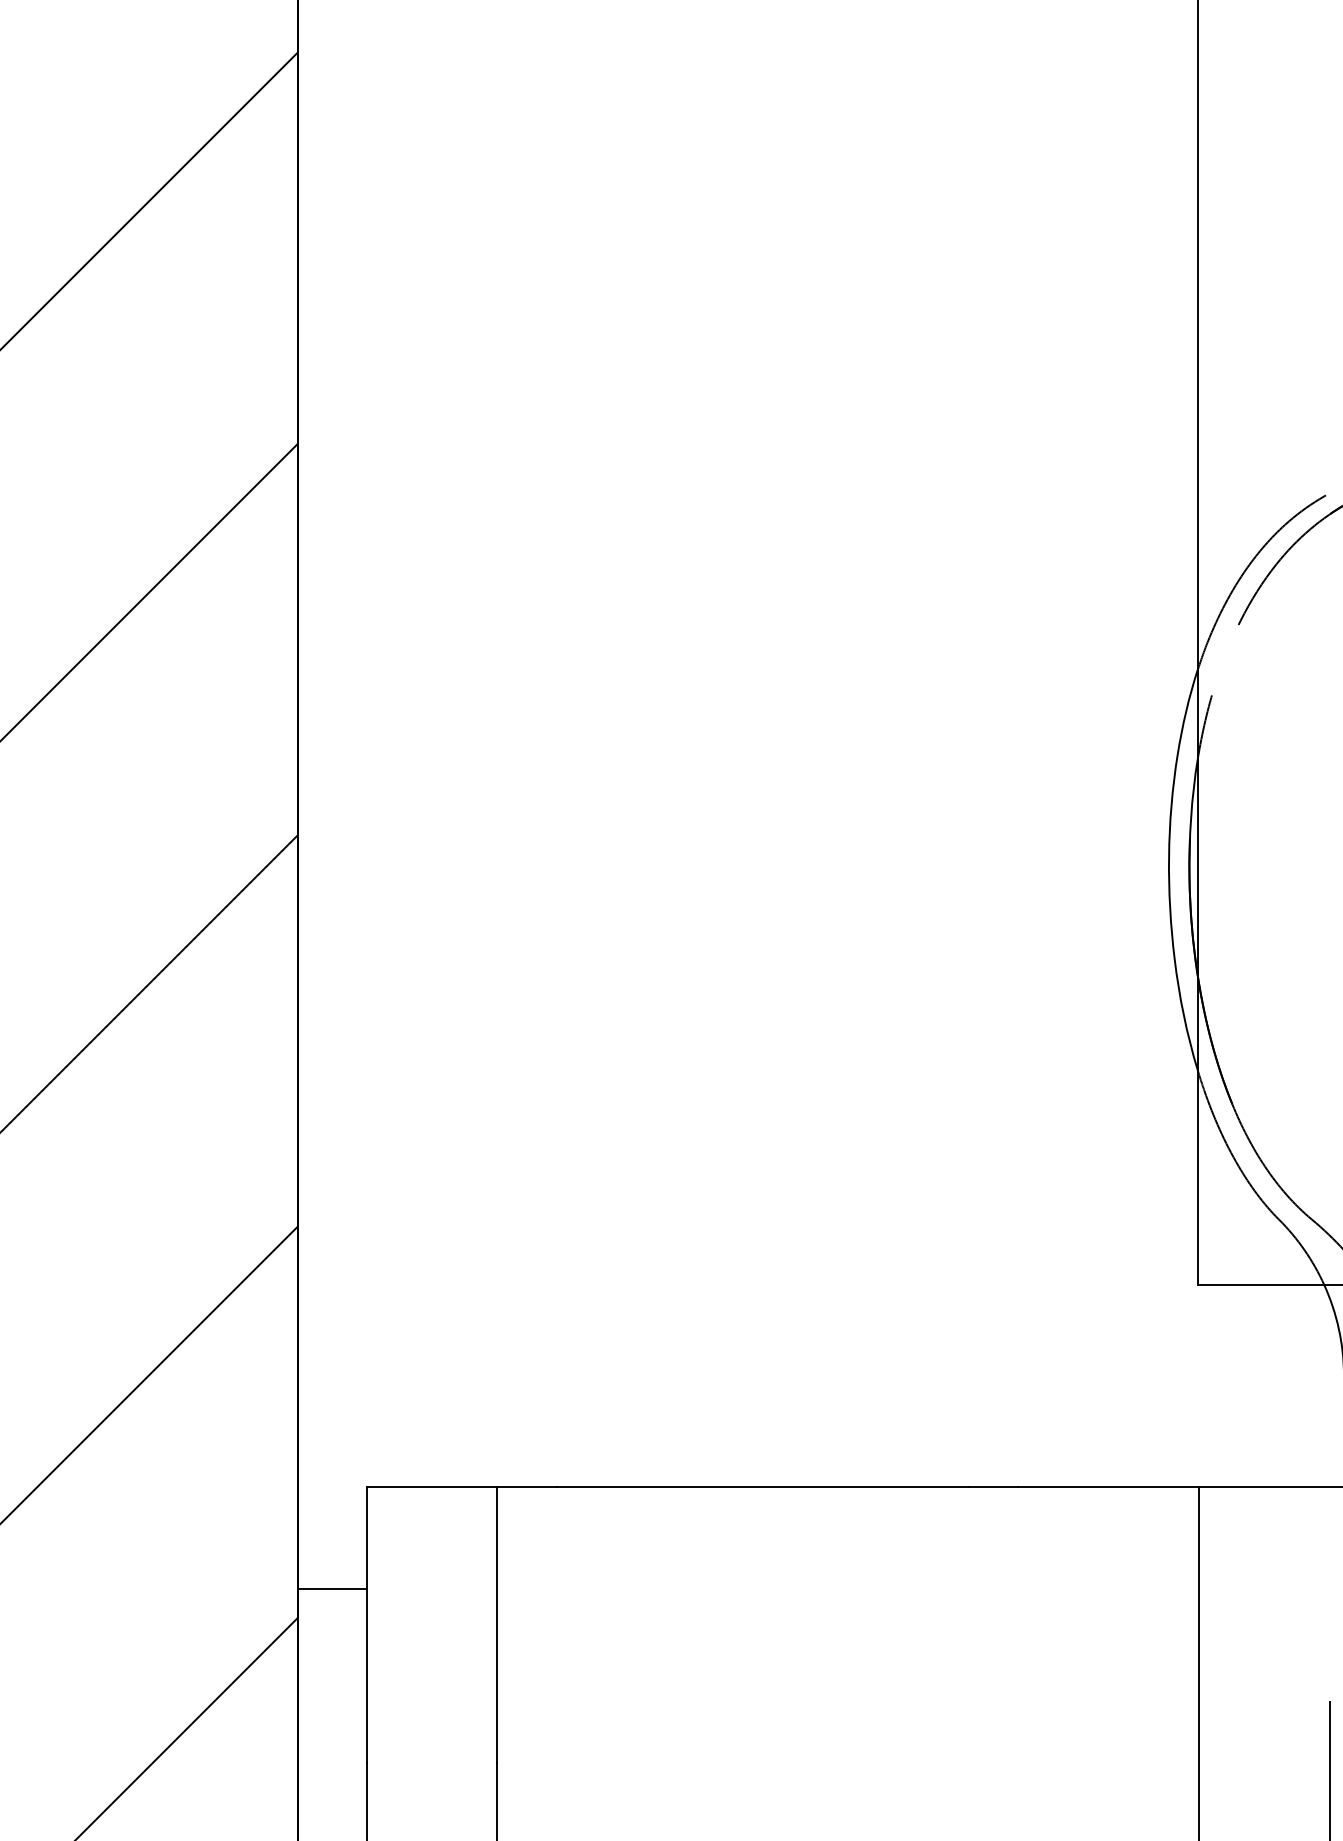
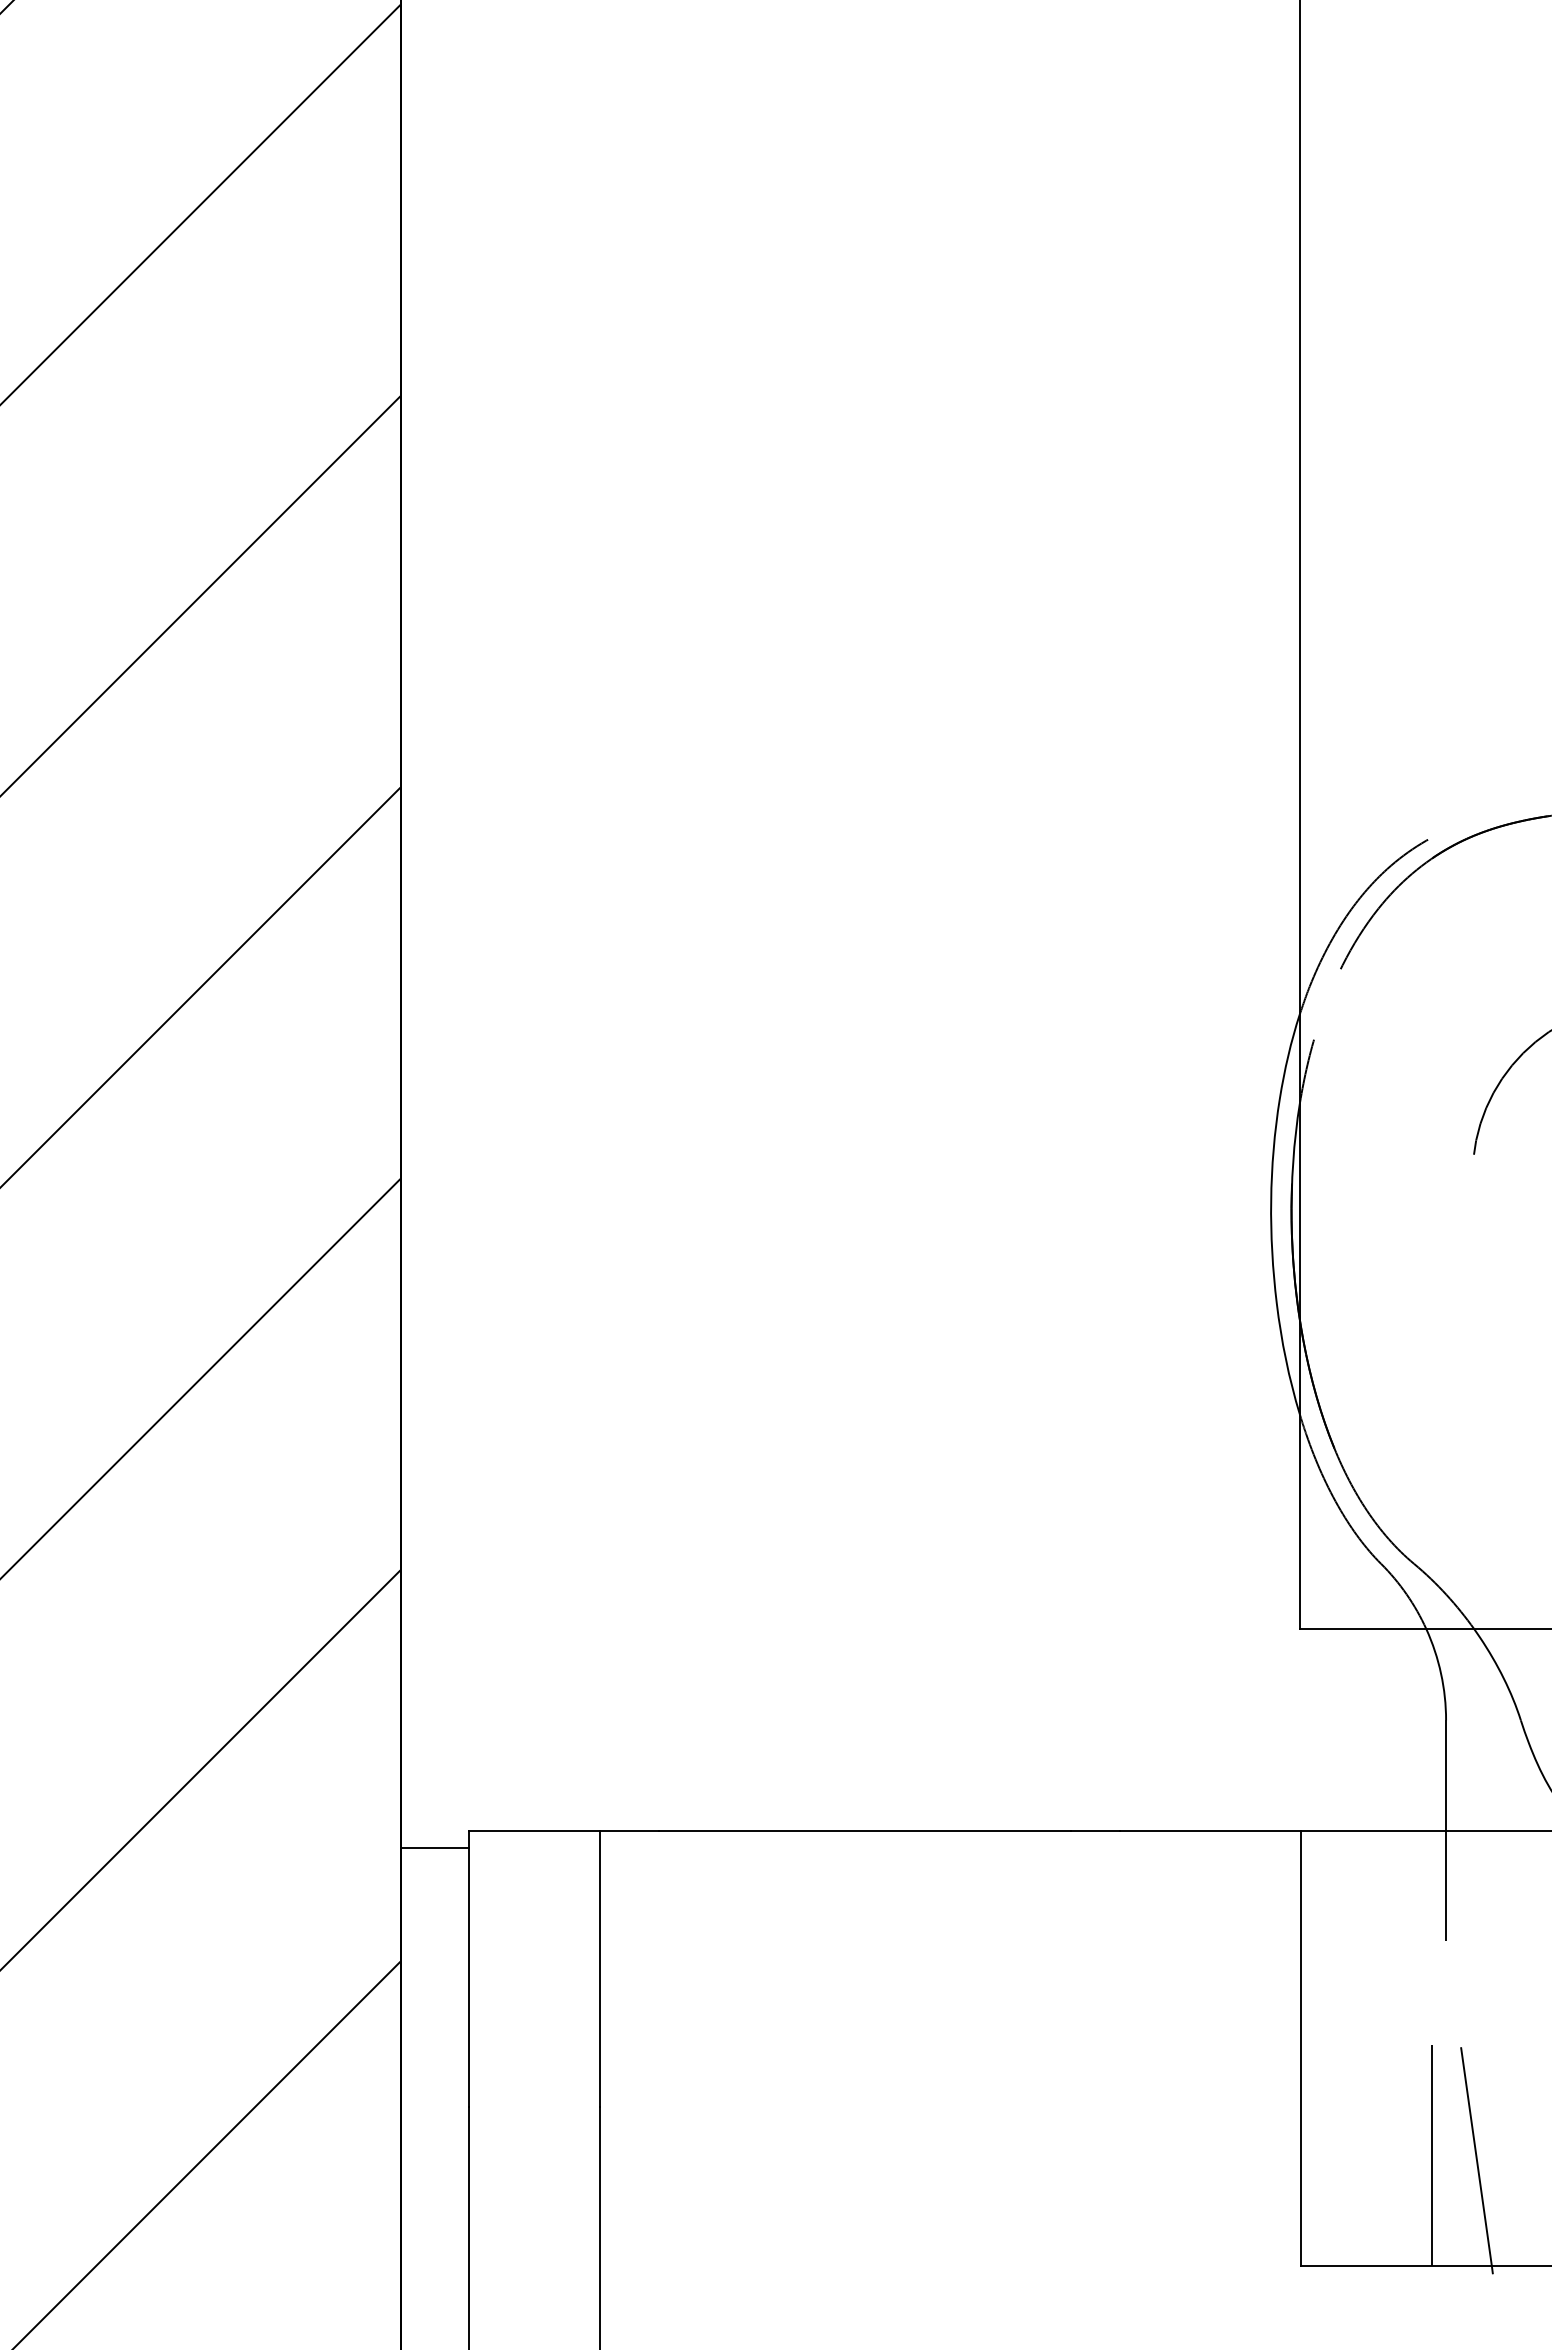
line: (332, 1589) -> (434, 1848), moved

